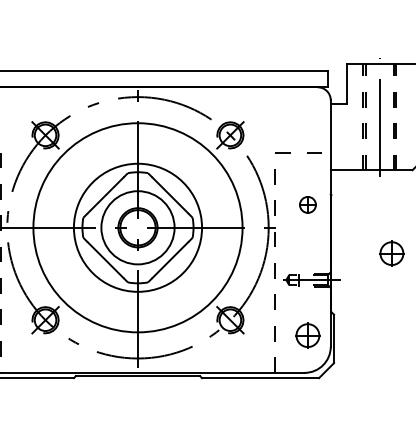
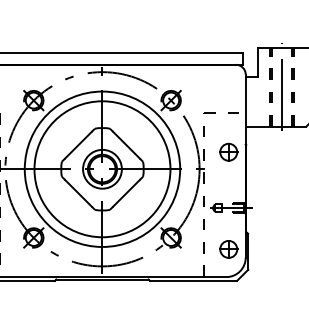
part: (307, 204) -> (228, 151), size x1.43
circle: (137, 227) -> (102, 169), size x0.71
circle: (137, 227) -> (102, 169), size x1.43
part: (391, 253) -> (290, 188), removed

